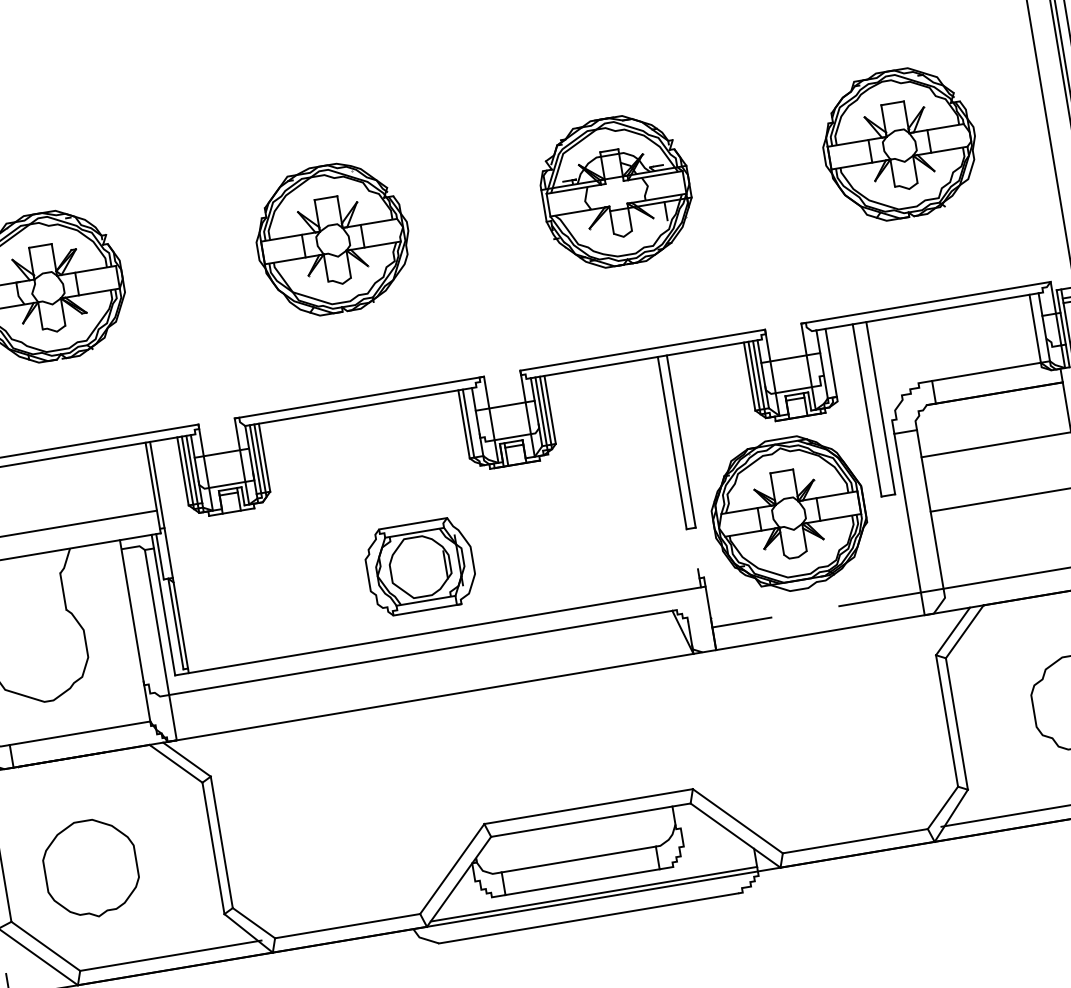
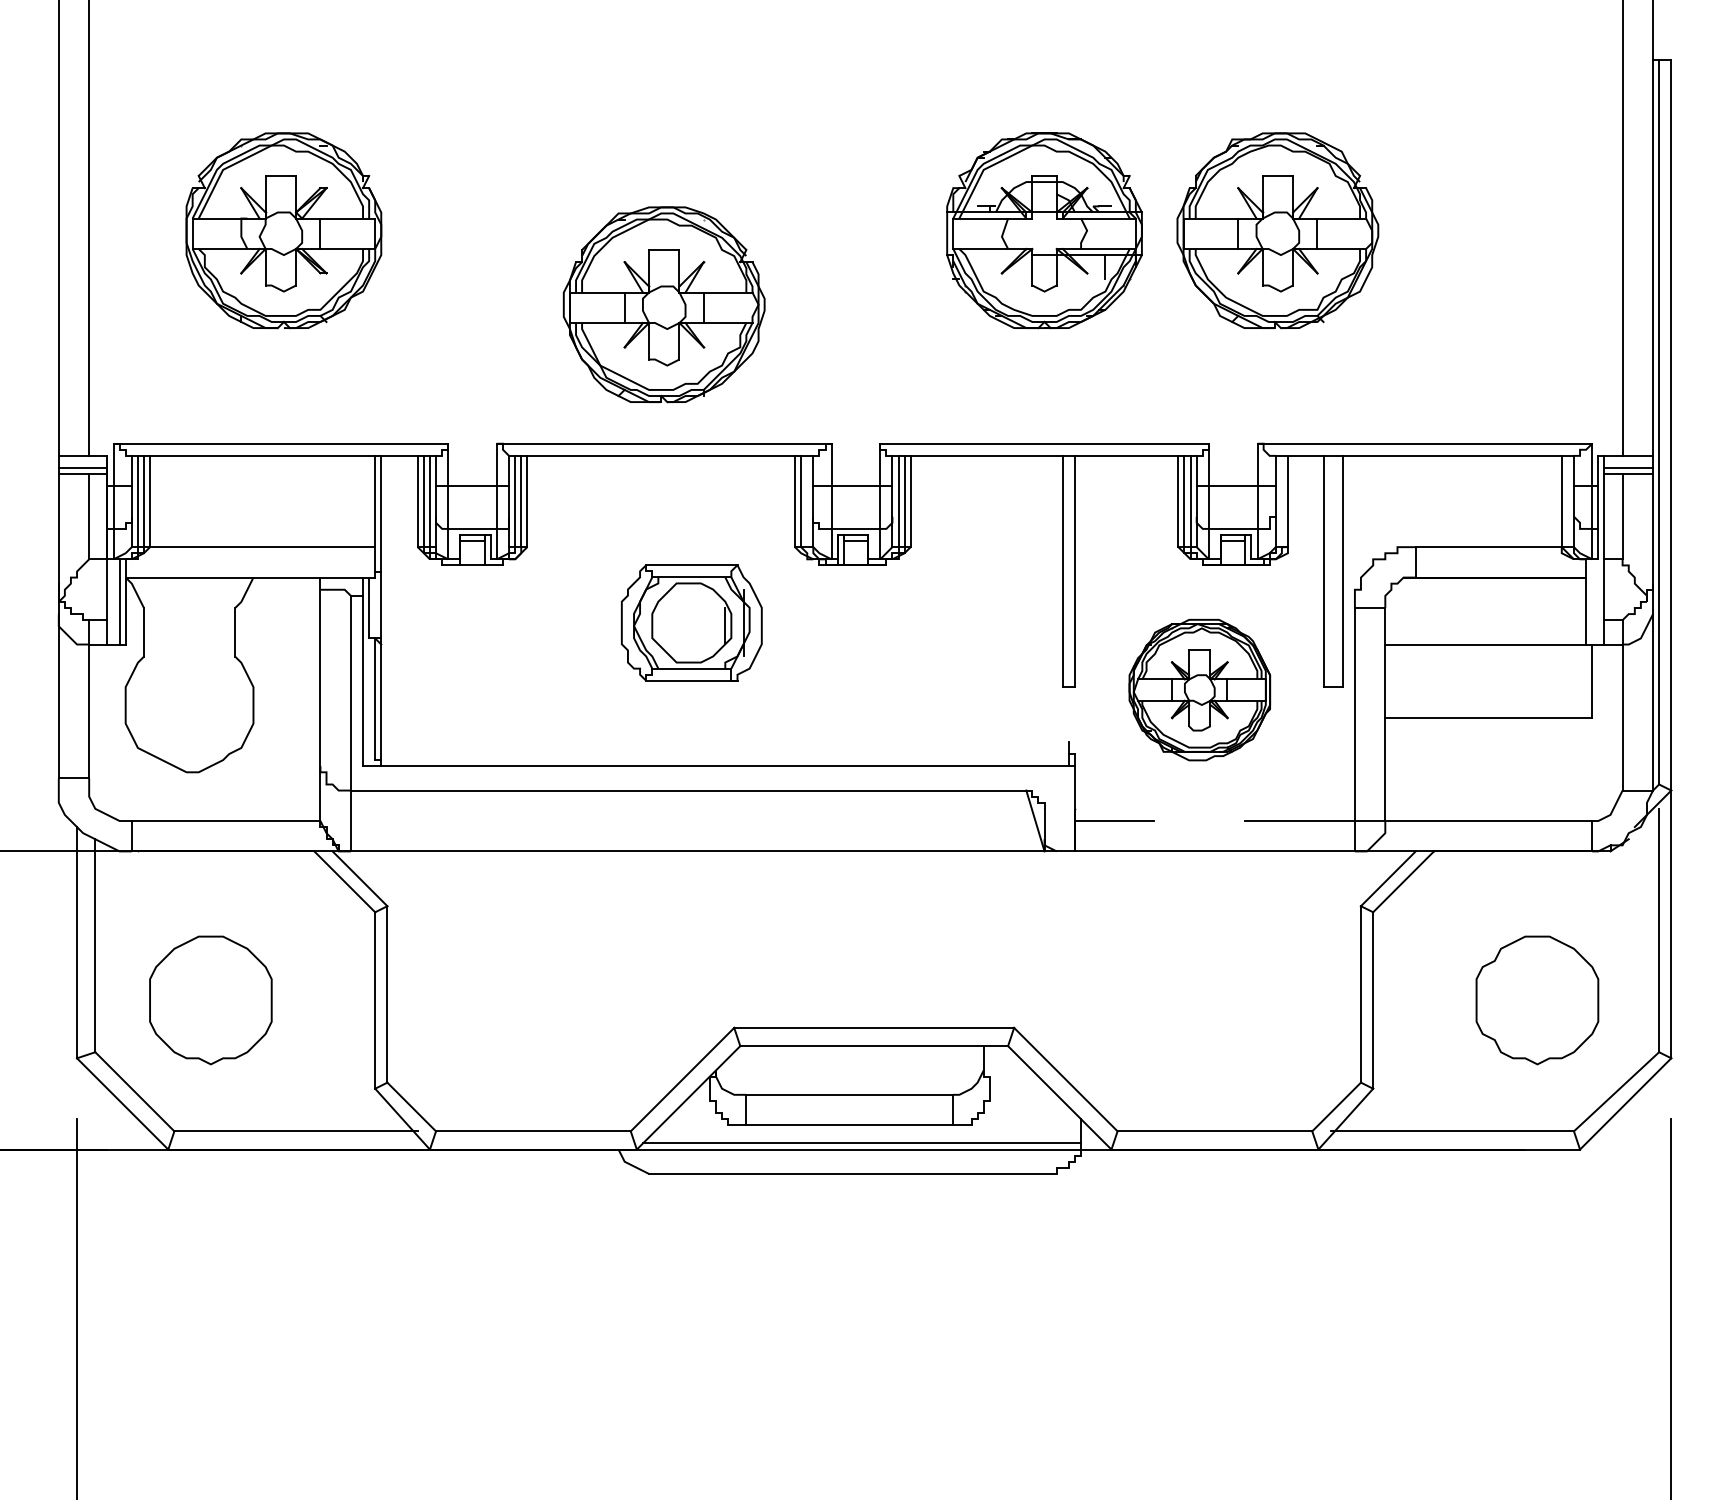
part: (899, 143) -> (1277, 230), moved
part: (332, 238) -> (663, 304), moved
part: (788, 513) -> (1199, 689), size x0.7
part: (420, 566) -> (691, 622), moved

